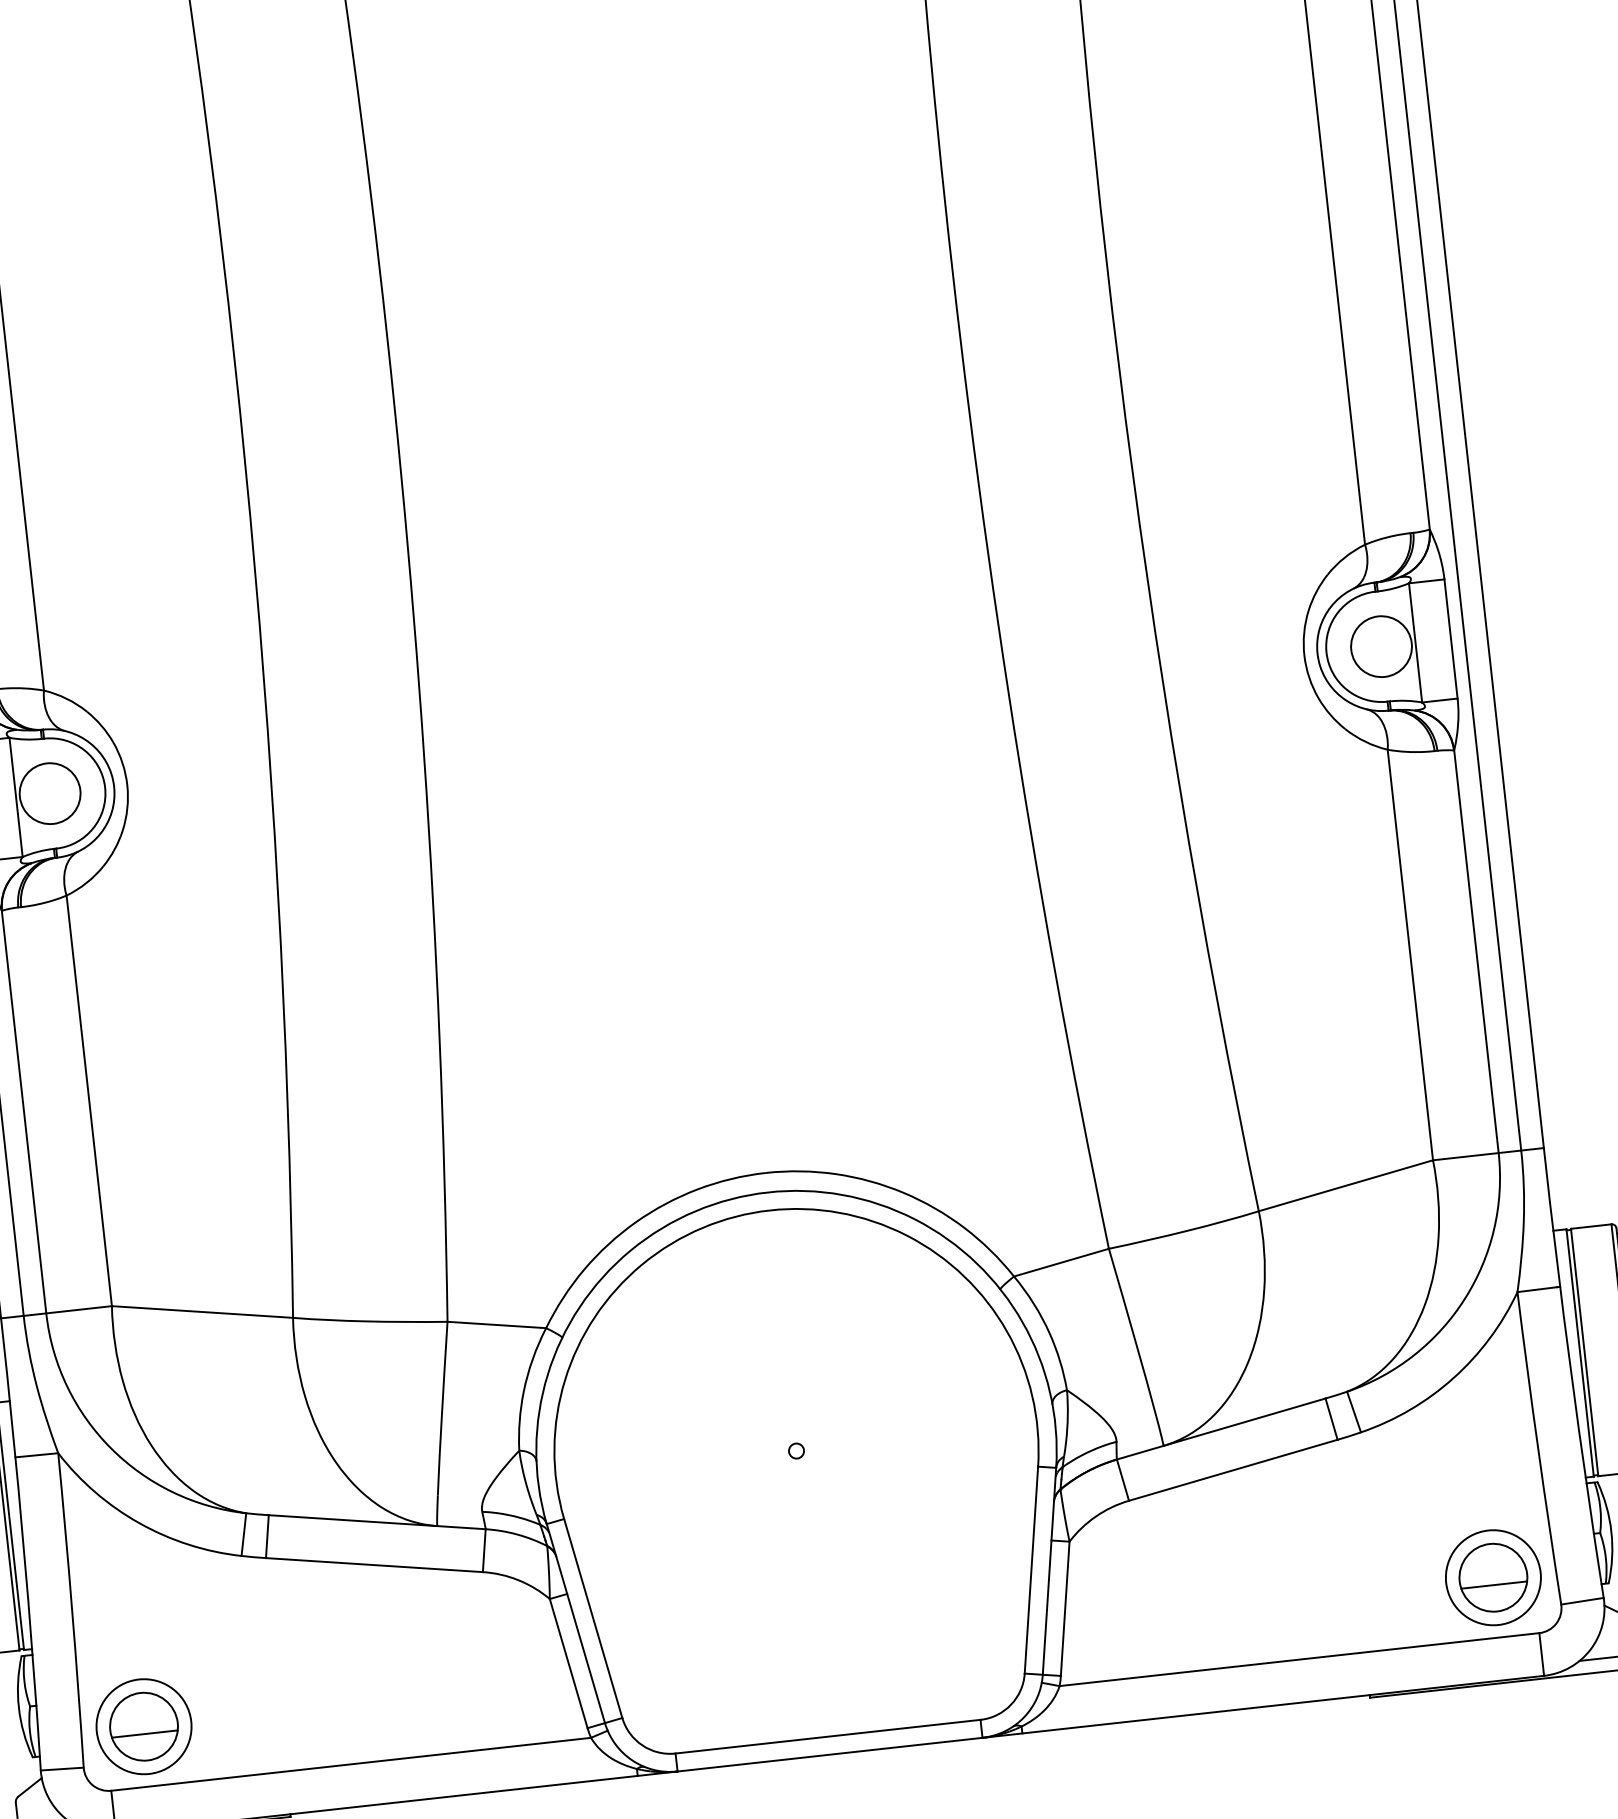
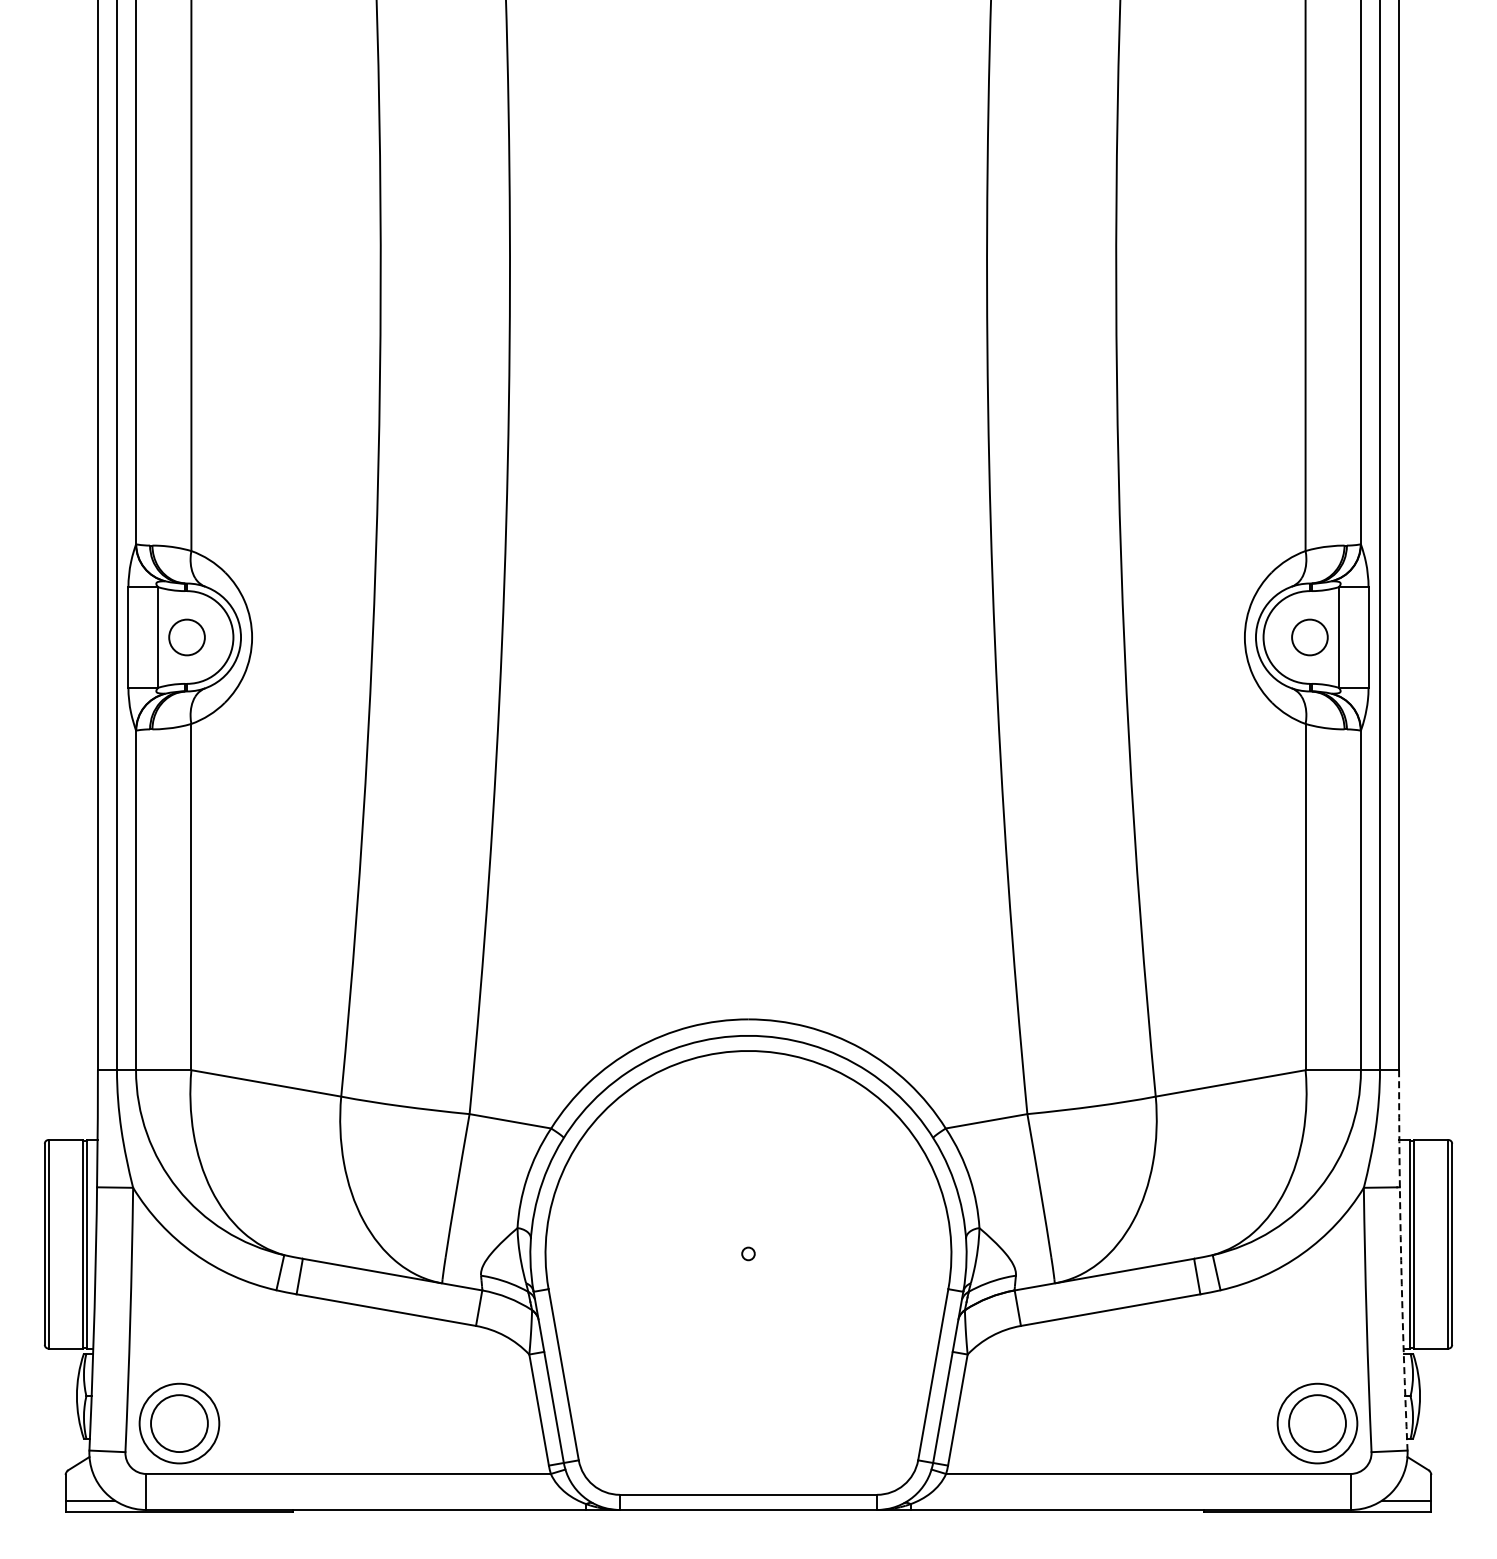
circle: (1381, 646) -> (1309, 637), size x0.7
circle: (49, 793) -> (186, 637), size x0.7
arc: (1571, 1373) -> (1401, 1260), solid -> dashed
line: (1494, 1584) -> (1317, 1429), removed
line: (144, 1733) -> (179, 1429), removed

